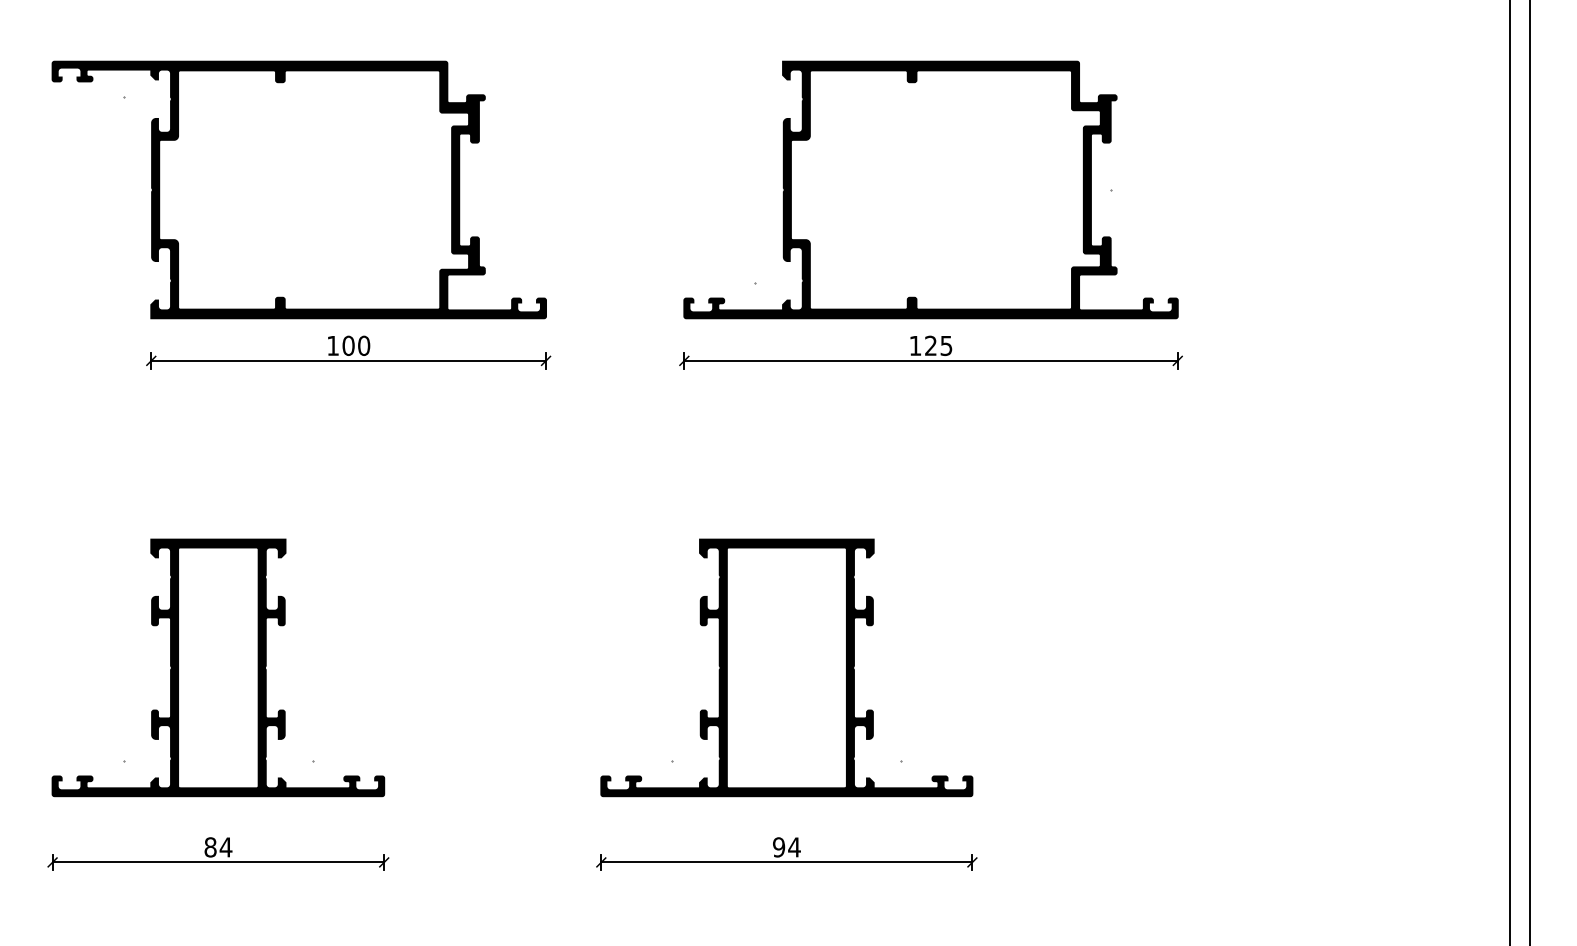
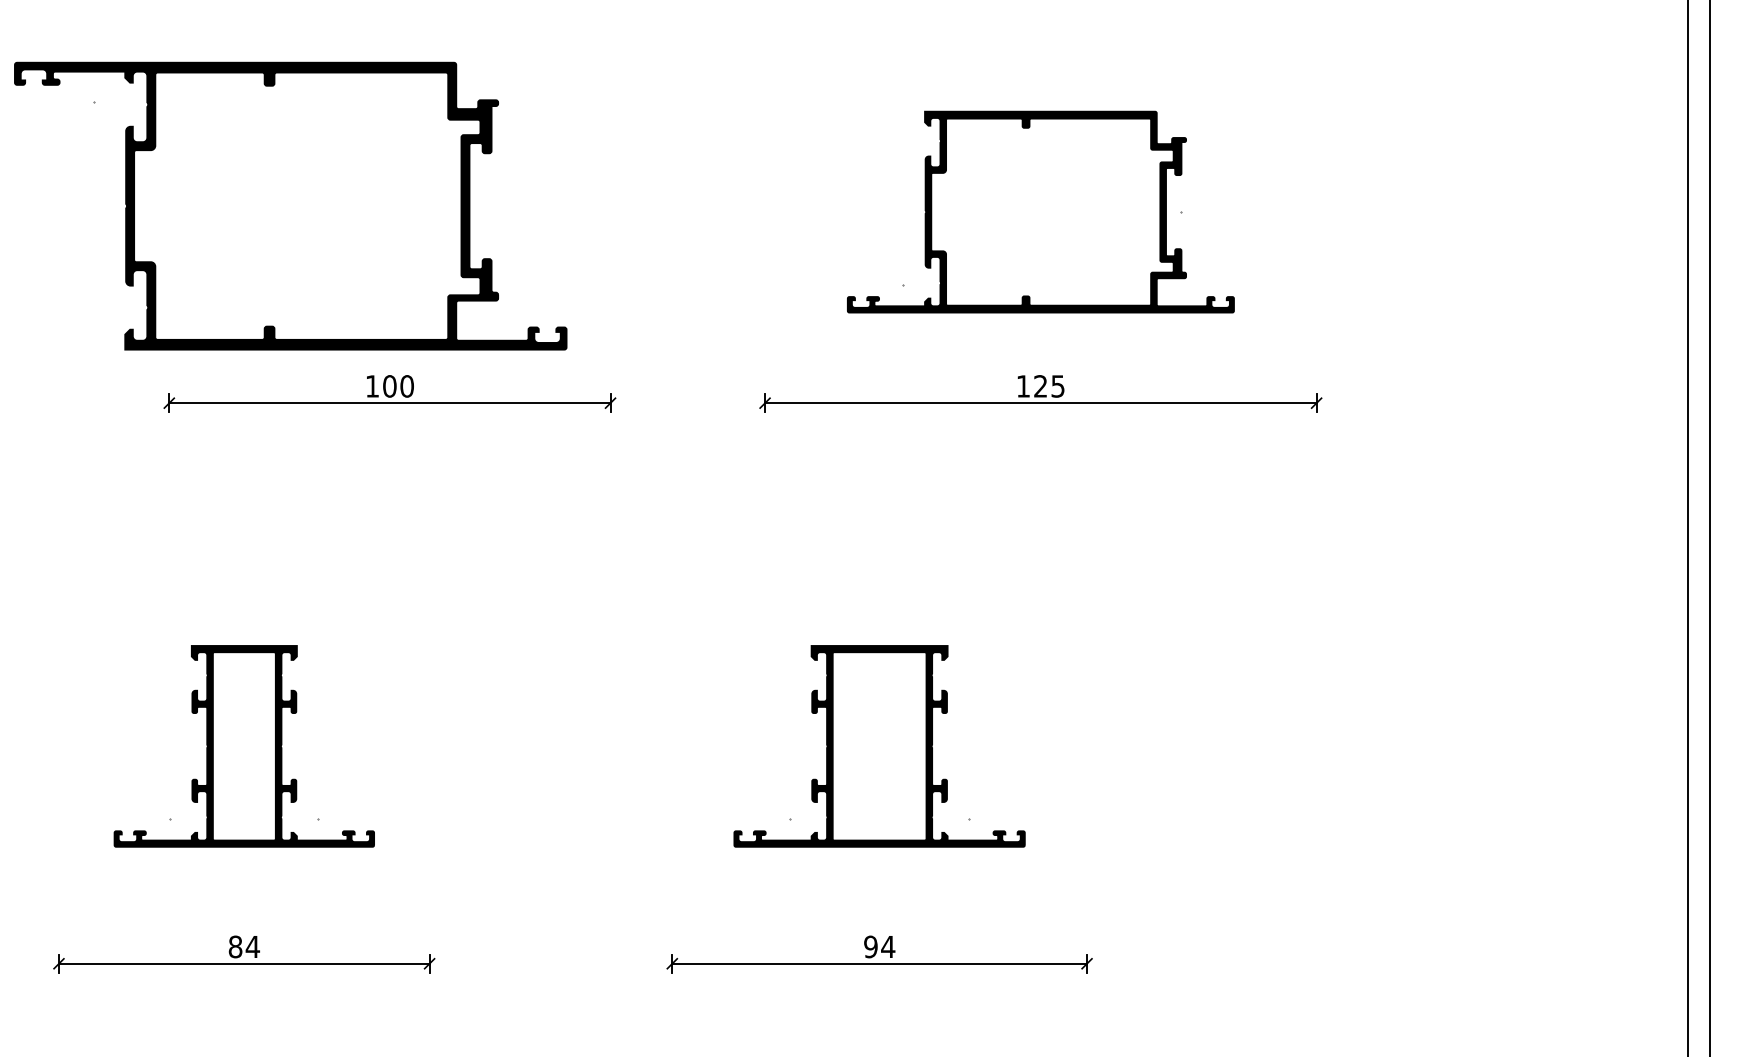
part: (299, 189) -> (290, 205), moved
part: (930, 189) -> (1040, 211), size x0.7
part: (218, 668) -> (244, 746), size x0.7
part: (786, 668) -> (879, 746), size x0.7

